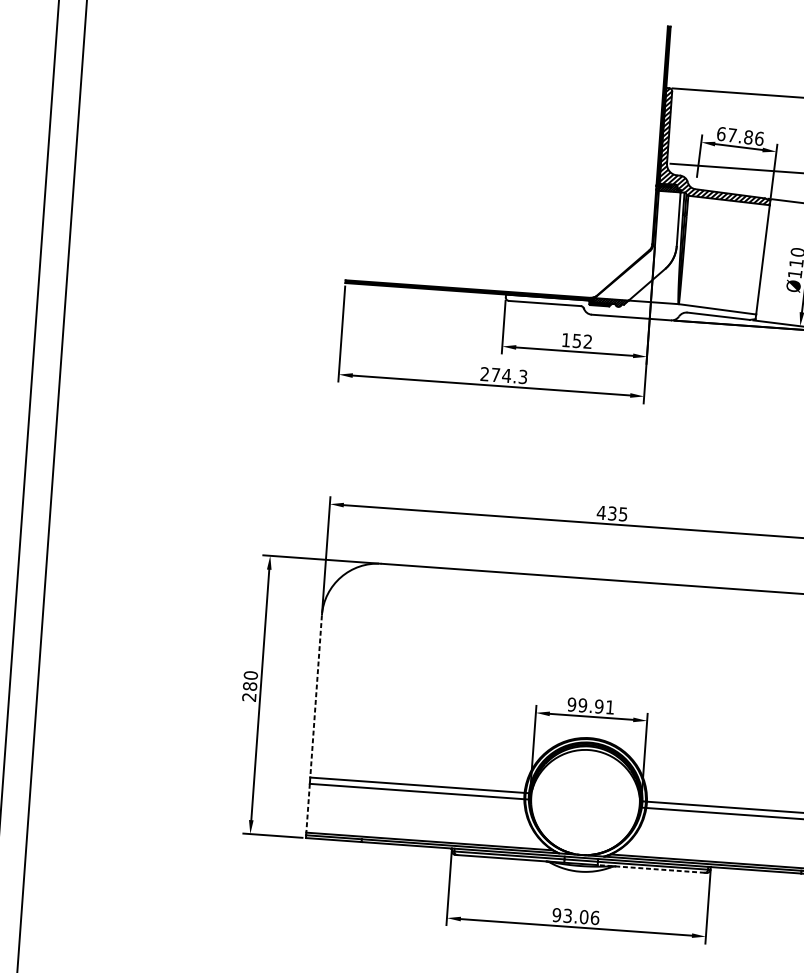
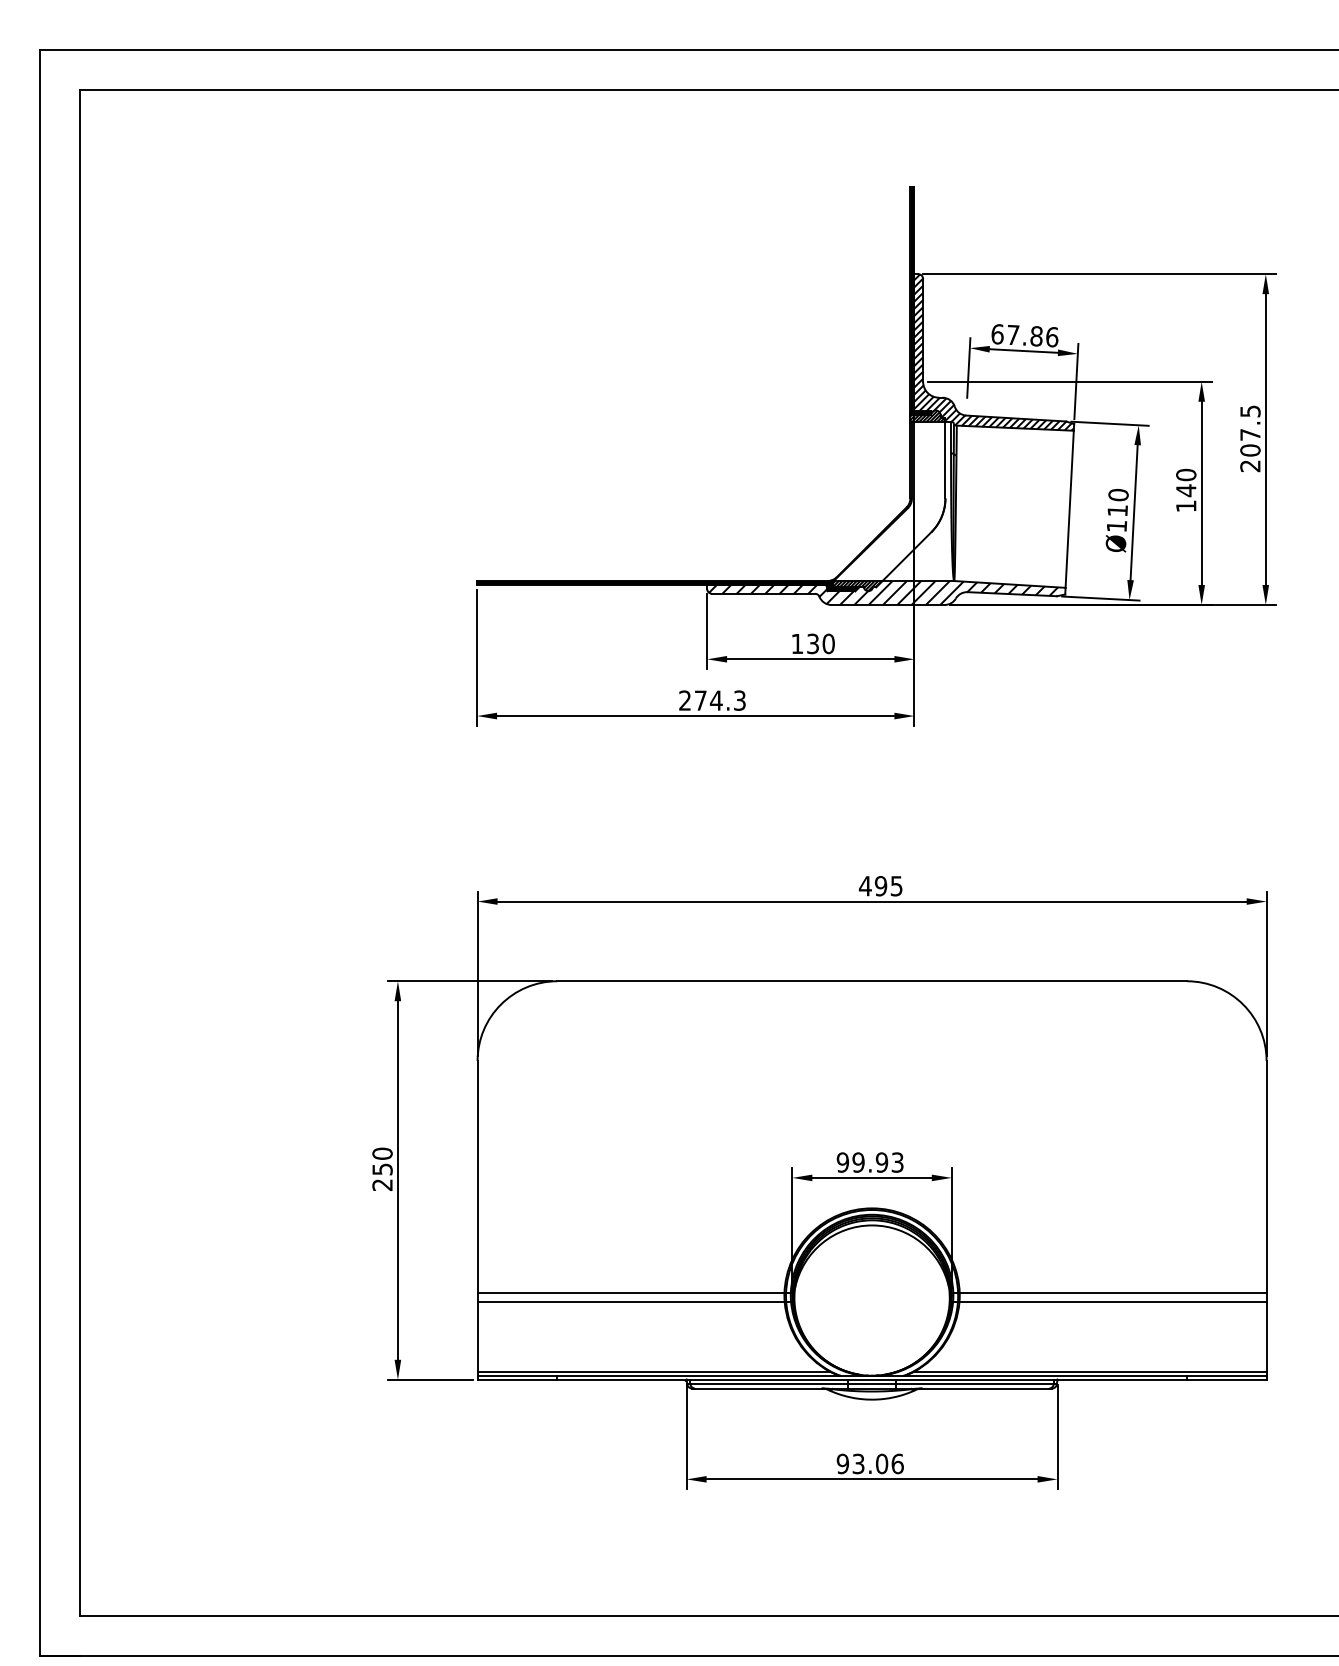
hatch: (628, 308) -> (883, 592), added
text: (582, 341) -> (820, 643), 152 -> 130
text: (611, 513) -> (880, 886), 435 -> 495
text: (250, 686) -> (382, 1169), 280 -> 250
line: (316, 696) -> (477, 1177), dashed -> solid
text: (610, 707) -> (897, 1162), 99.91 -> 99.93
line: (308, 808) -> (477, 1337), dashed -> solid
line: (651, 868) -> (972, 1388), dashed -> solid

